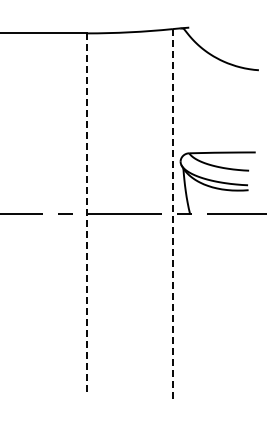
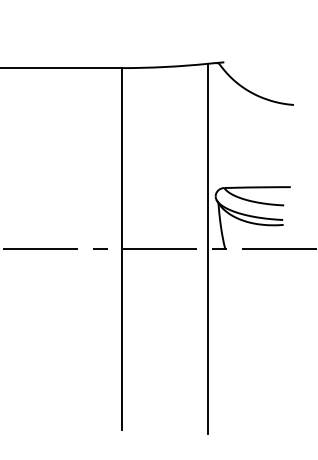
line: (86, 213) -> (121, 248), dashed -> solid
line: (172, 214) -> (207, 249), dashed -> solid

